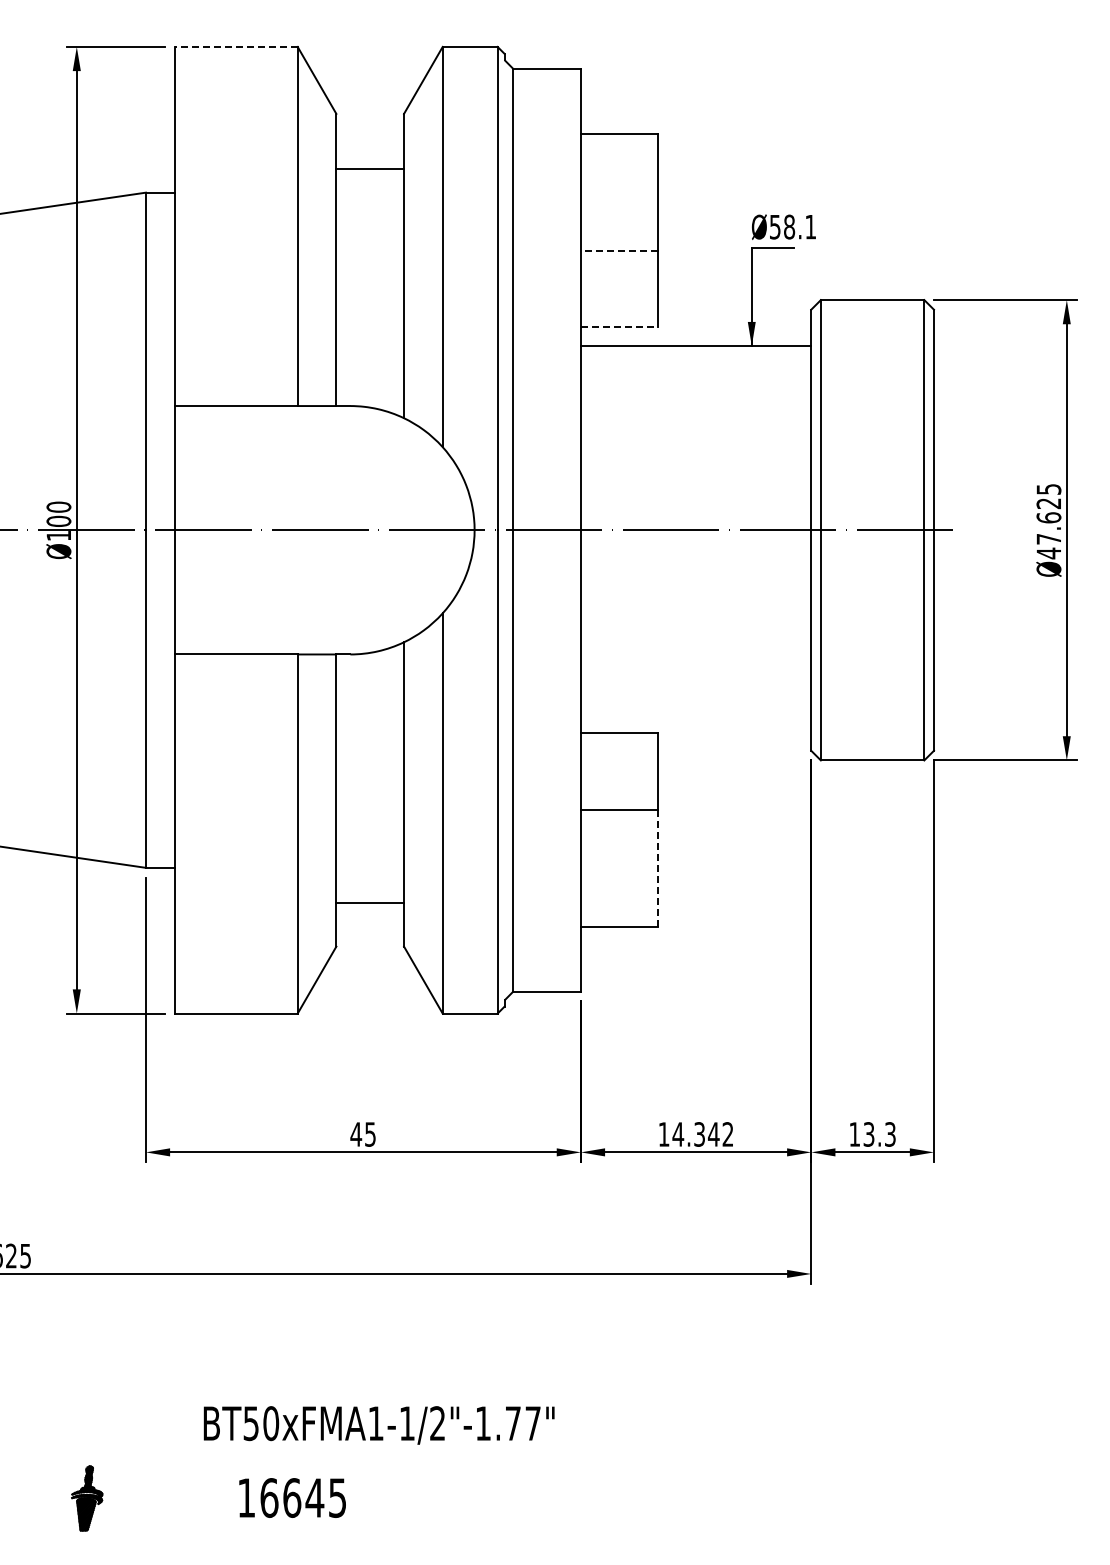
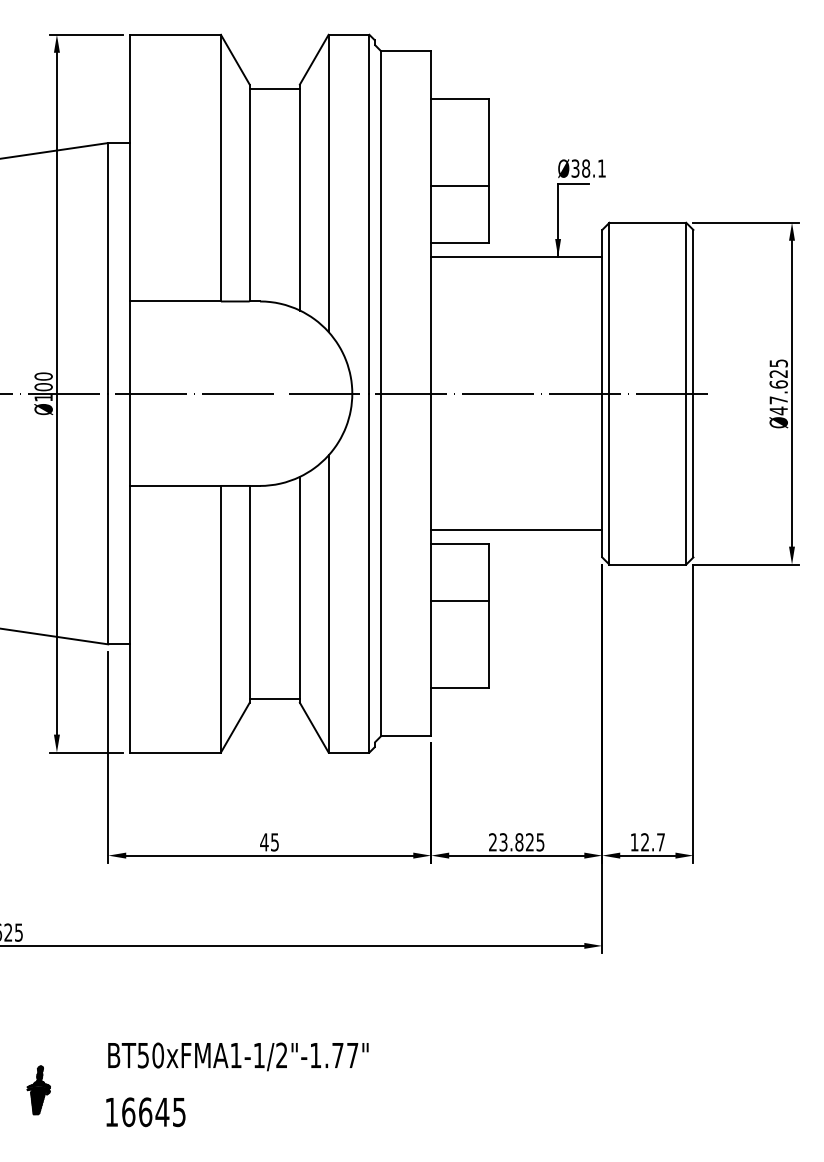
line: (235, 46) -> (174, 34), dashed -> solid
line: (370, 169) -> (275, 88), moved
text: (775, 226) -> (575, 168), Ø58.1 -> Ø38.1
line: (619, 250) -> (459, 185), dashed -> solid
line: (619, 327) -> (459, 243), dashed -> solid
line: (695, 714) -> (516, 530), added
line: (658, 867) -> (488, 644), dashed -> solid
line: (370, 903) -> (275, 699), moved
text: (695, 1134) -> (516, 842), 14.342 -> 23.825
text: (879, 1134) -> (652, 842), 13.3 -> 12.7
text: (378, 1425) -> (237, 1056), moved
text: (292, 1497) -> (145, 1111), moved
part: (87, 1498) -> (38, 1090), moved

